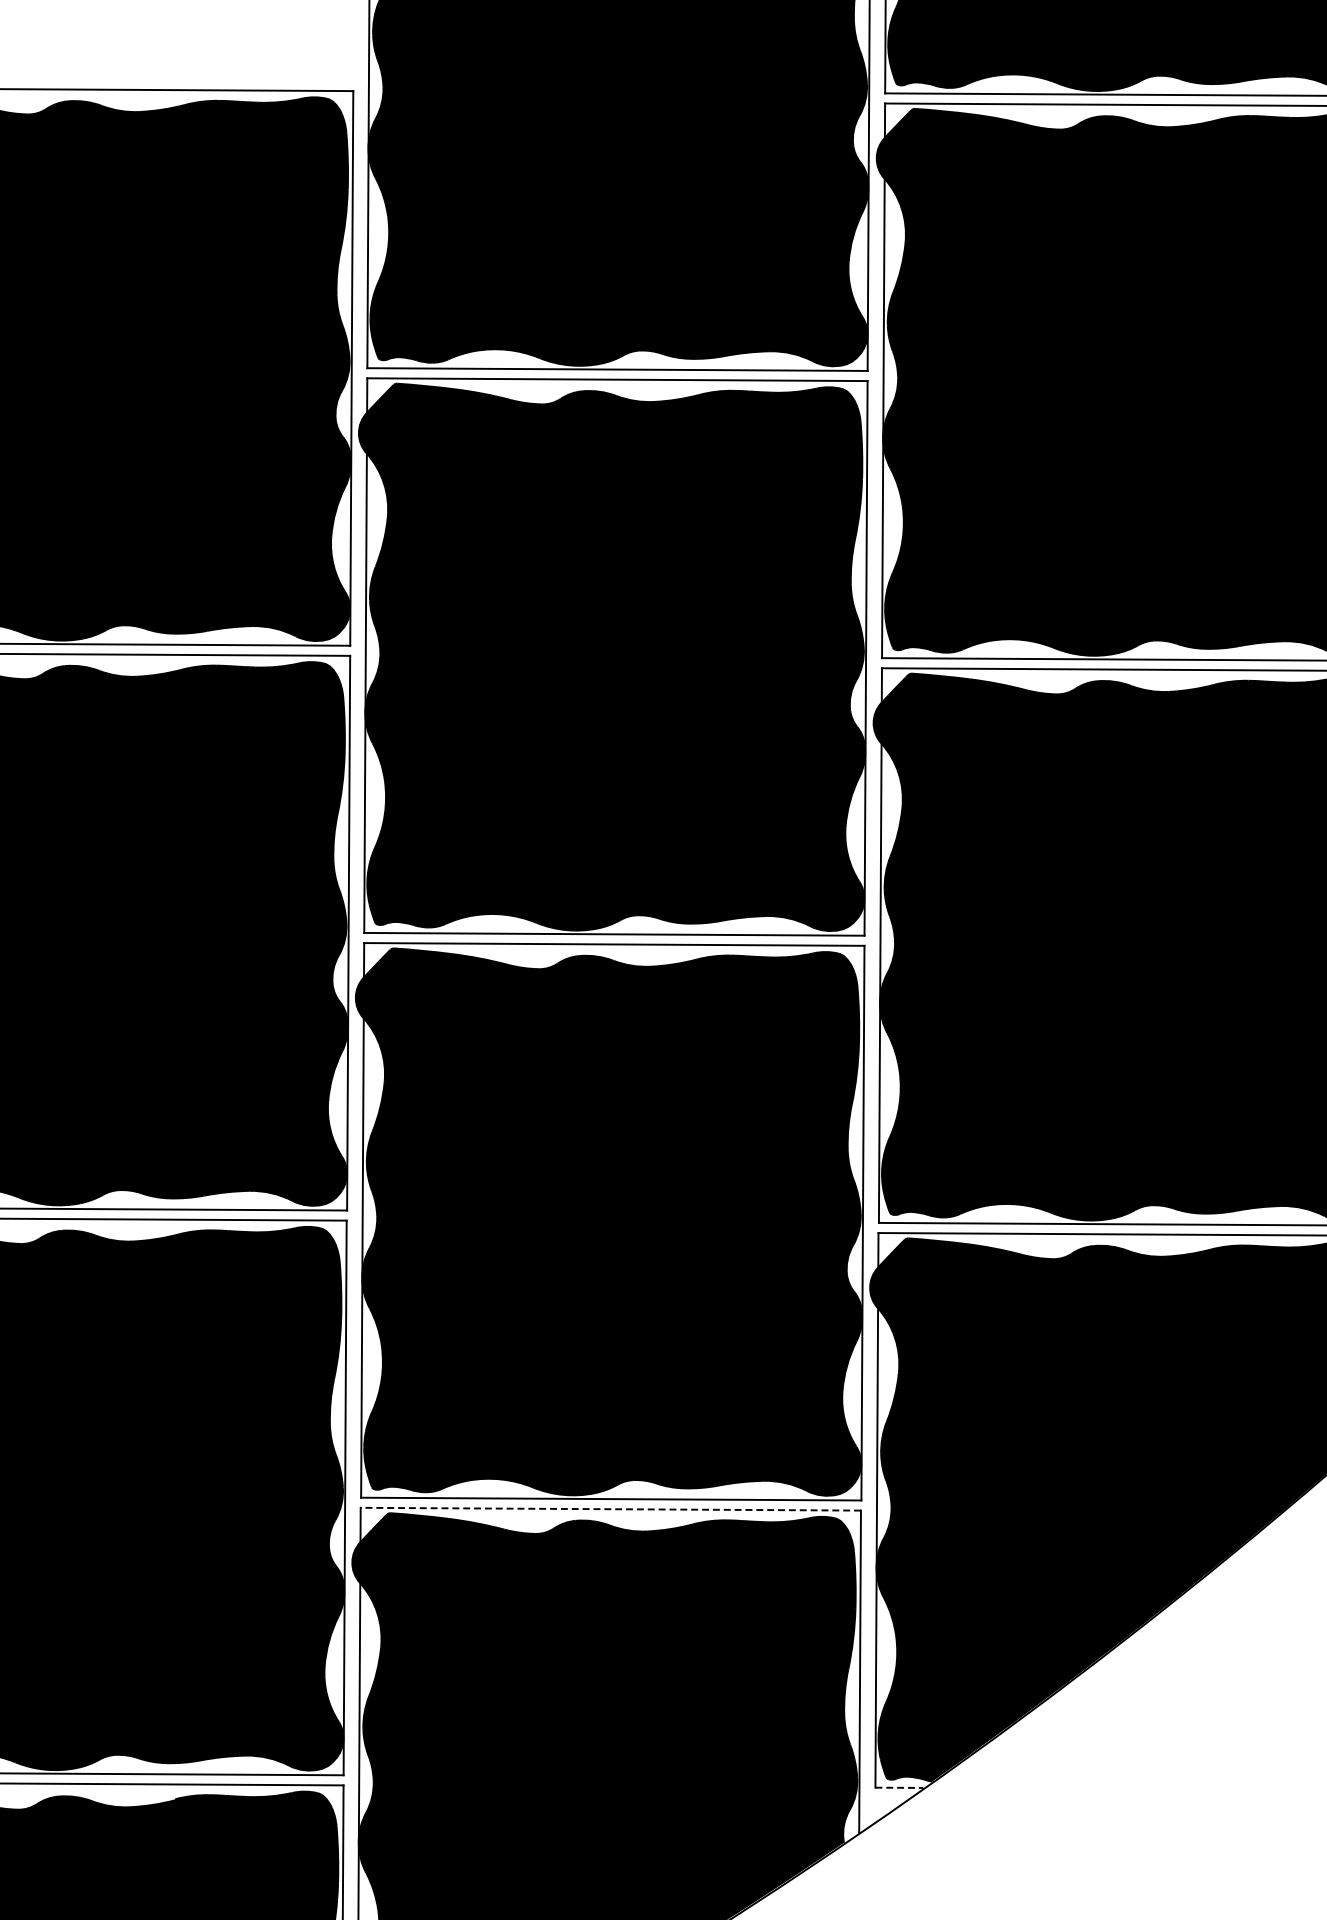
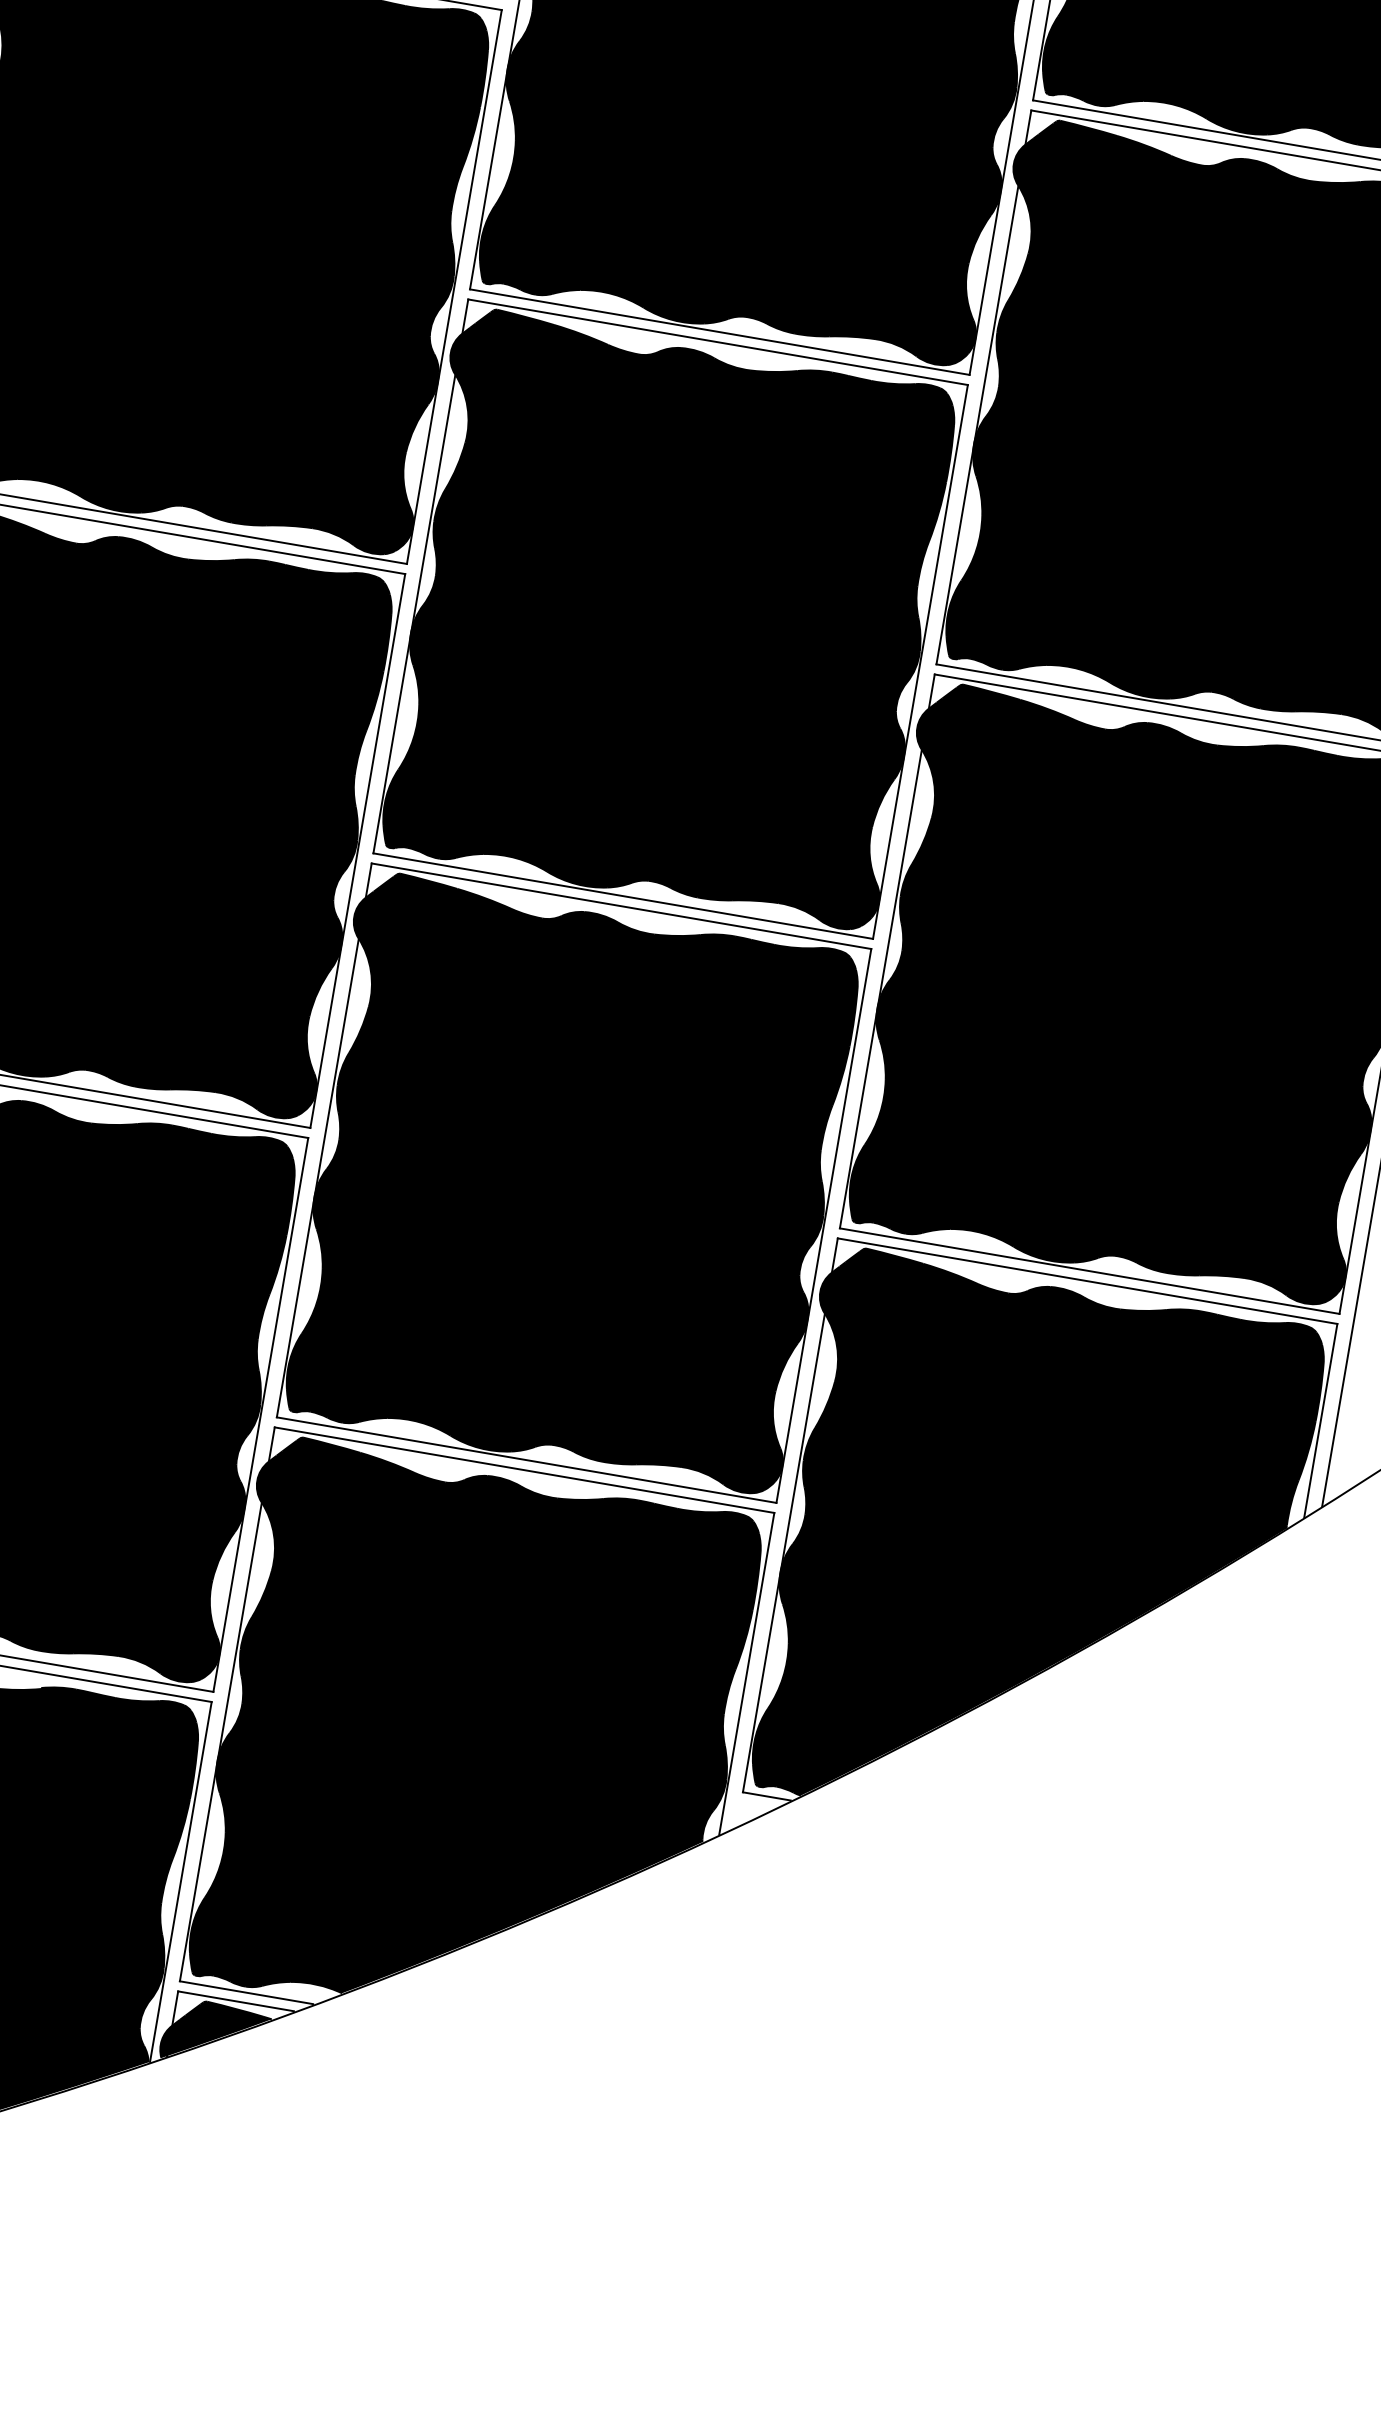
line: (610, 1509) -> (524, 1470), dashed -> solid
line: (900, 1787) -> (767, 1796), dashed -> solid

